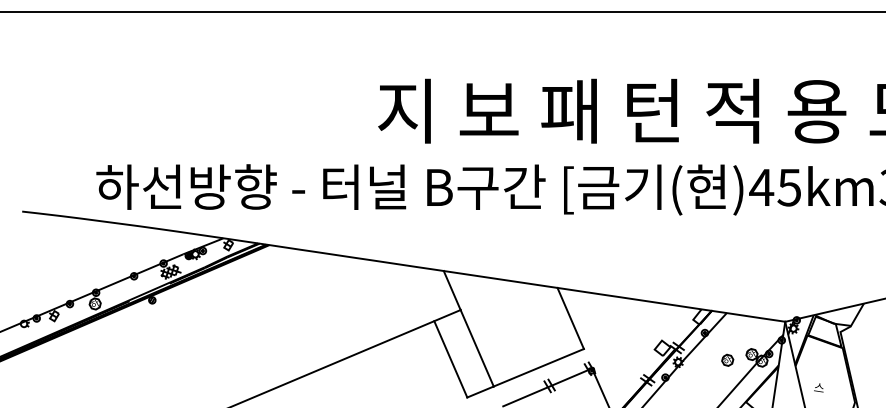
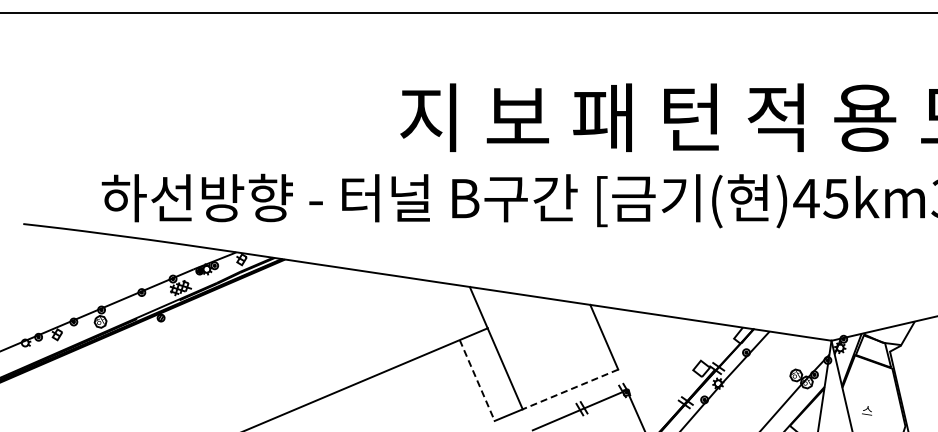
line: (451, 359) -> (477, 380), solid -> dashed
part: (727, 360) -> (770, 381), removed
line: (538, 367) -> (570, 389), solid -> dashed

